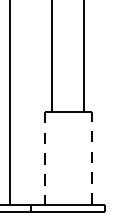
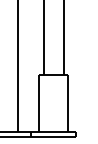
line: (92, 157) -> (68, 103), dashed -> solid
line: (44, 159) -> (39, 104), dashed -> solid

